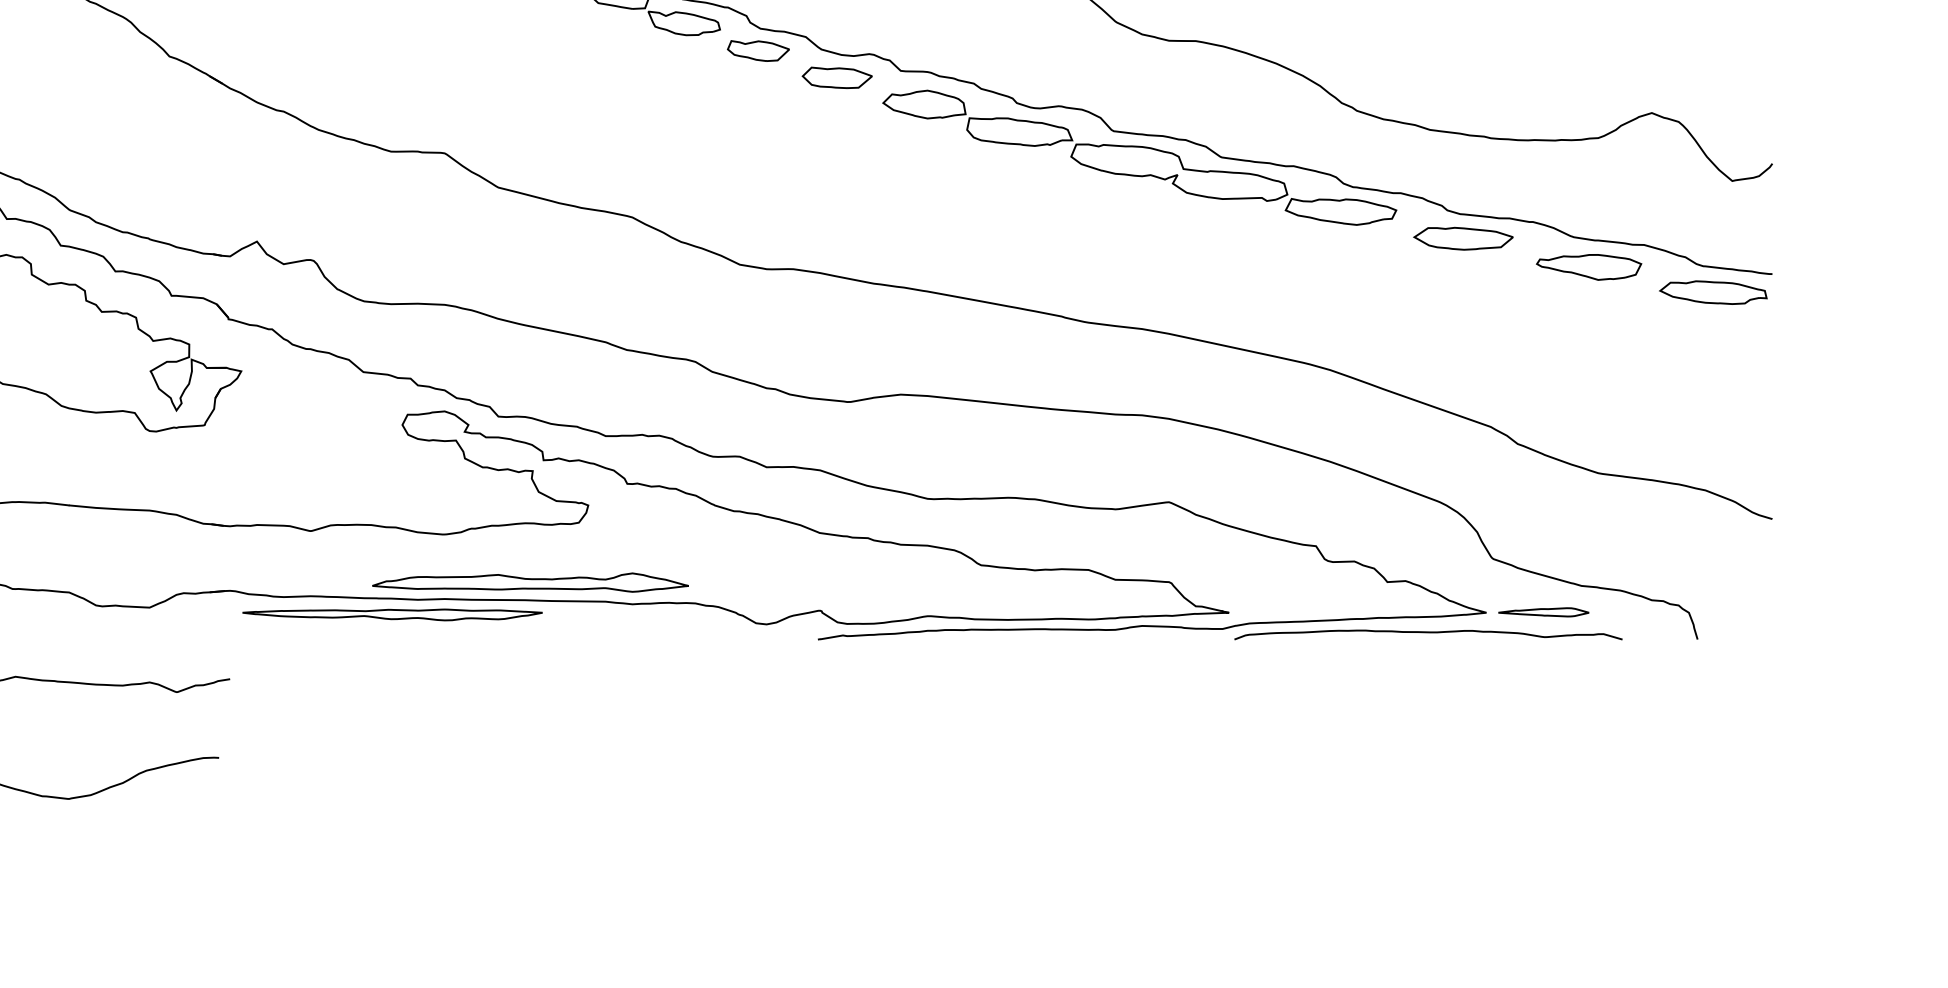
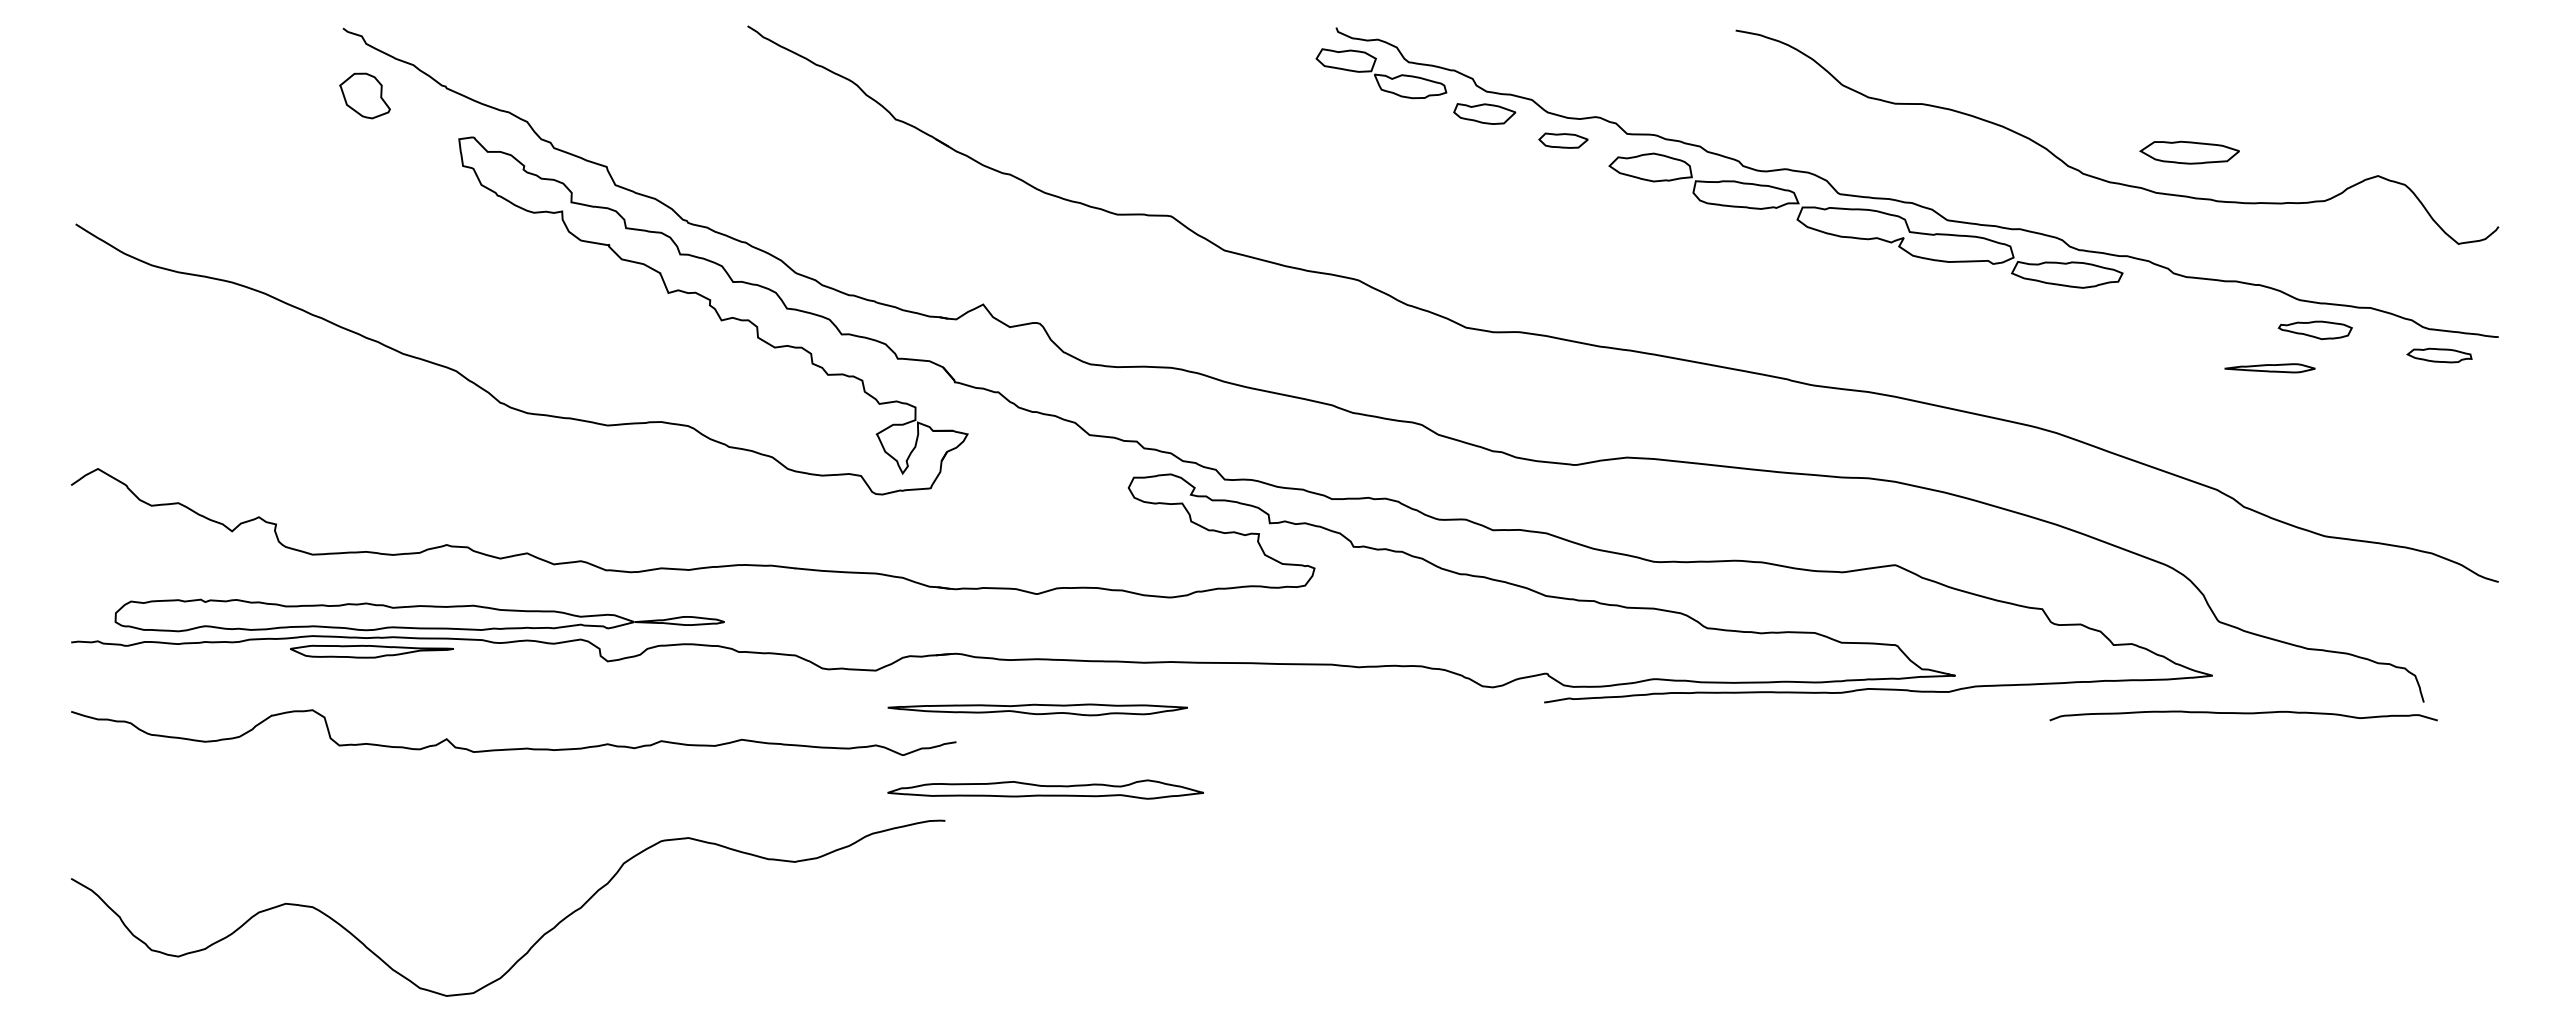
part: (837, 77) -> (1563, 140), size x0.7
part: (1463, 238) -> (2189, 152), moved
part: (1589, 267) -> (2315, 330), size x0.7
part: (1713, 292) -> (2439, 355), size x0.6
part: (530, 582) -> (1045, 789), moved
part: (1543, 612) -> (2269, 368), moved
part: (392, 614) -> (1037, 709), moved
curve: (1428, 633) -> (2243, 714), moved

